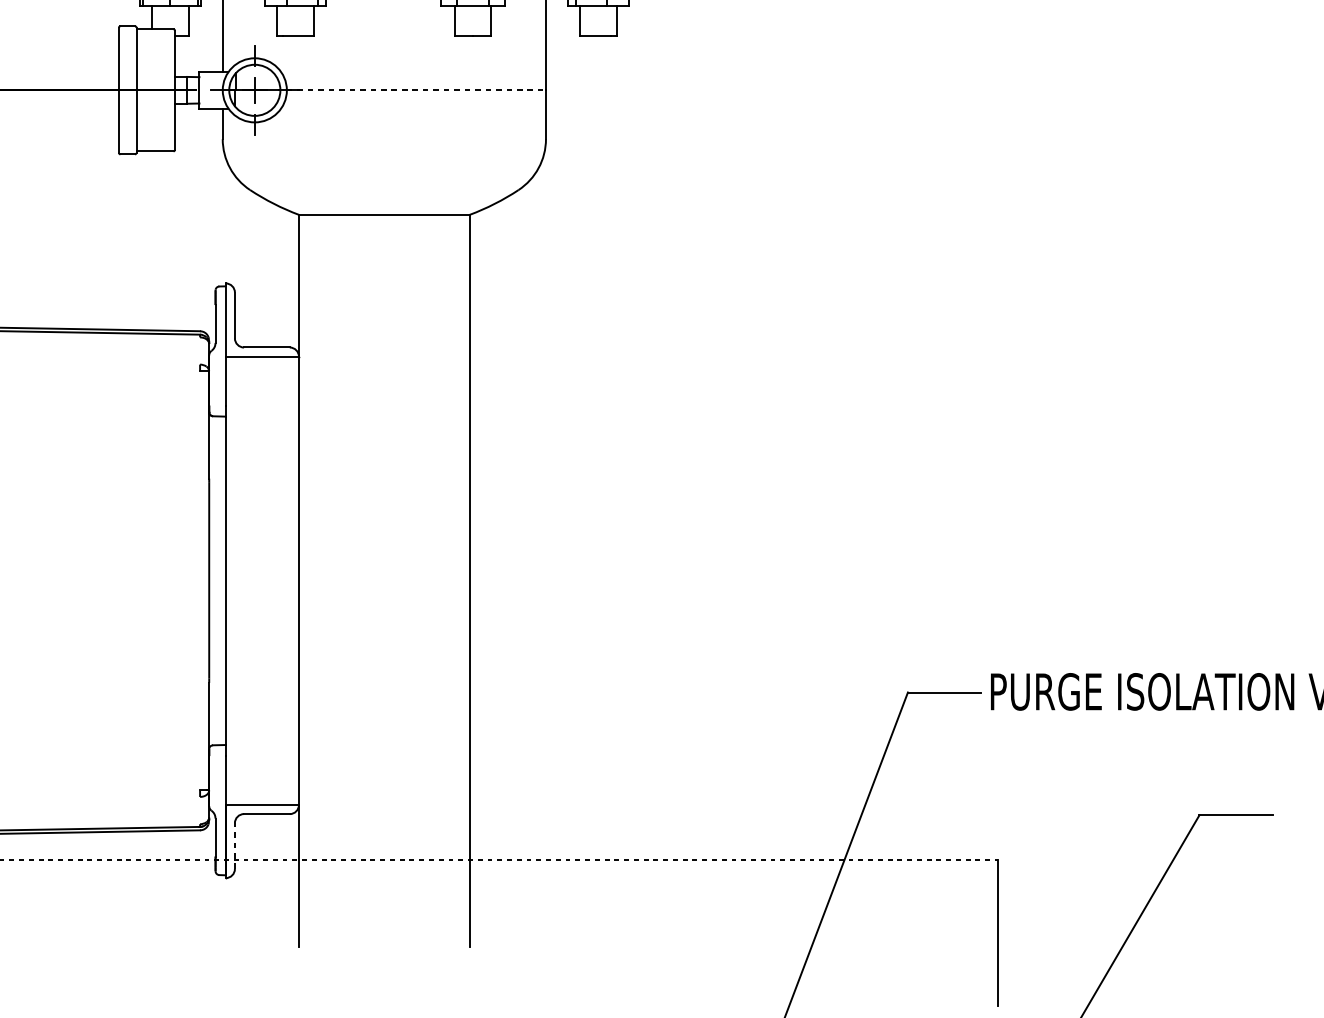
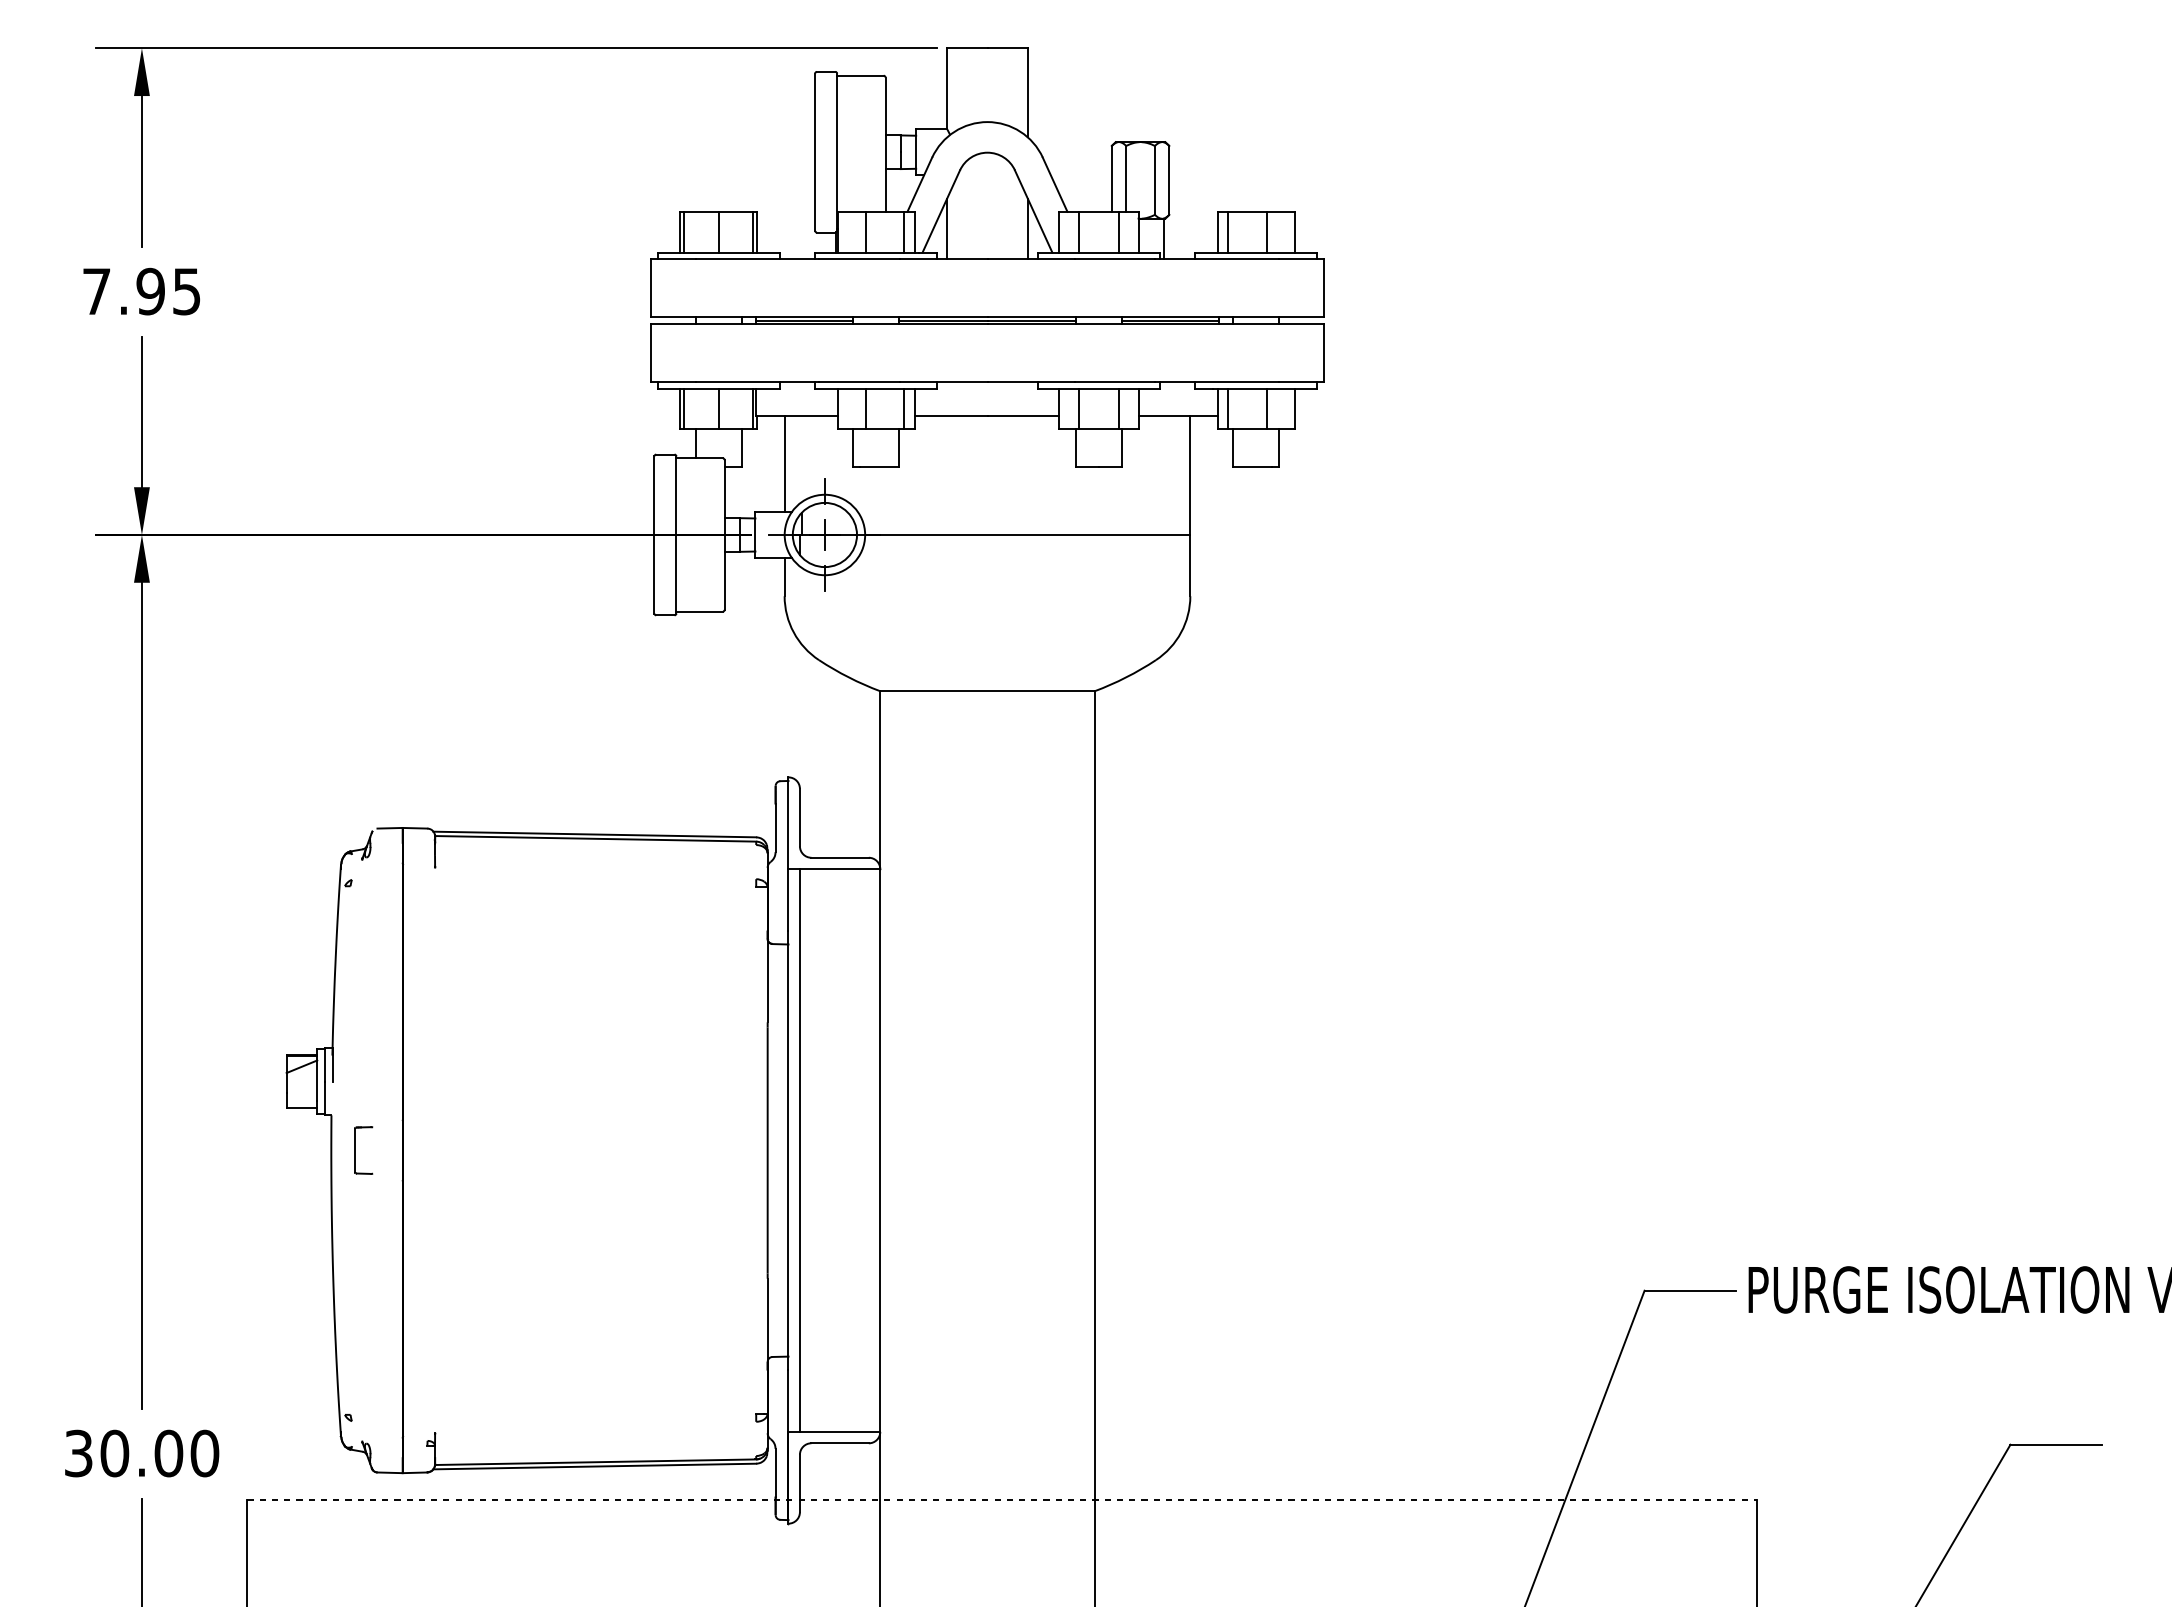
line: (416, 90) -> (1027, 535), dashed -> solid
line: (234, 580) -> (799, 1150), added
line: (234, 846) -> (799, 1483), dashed -> solid

